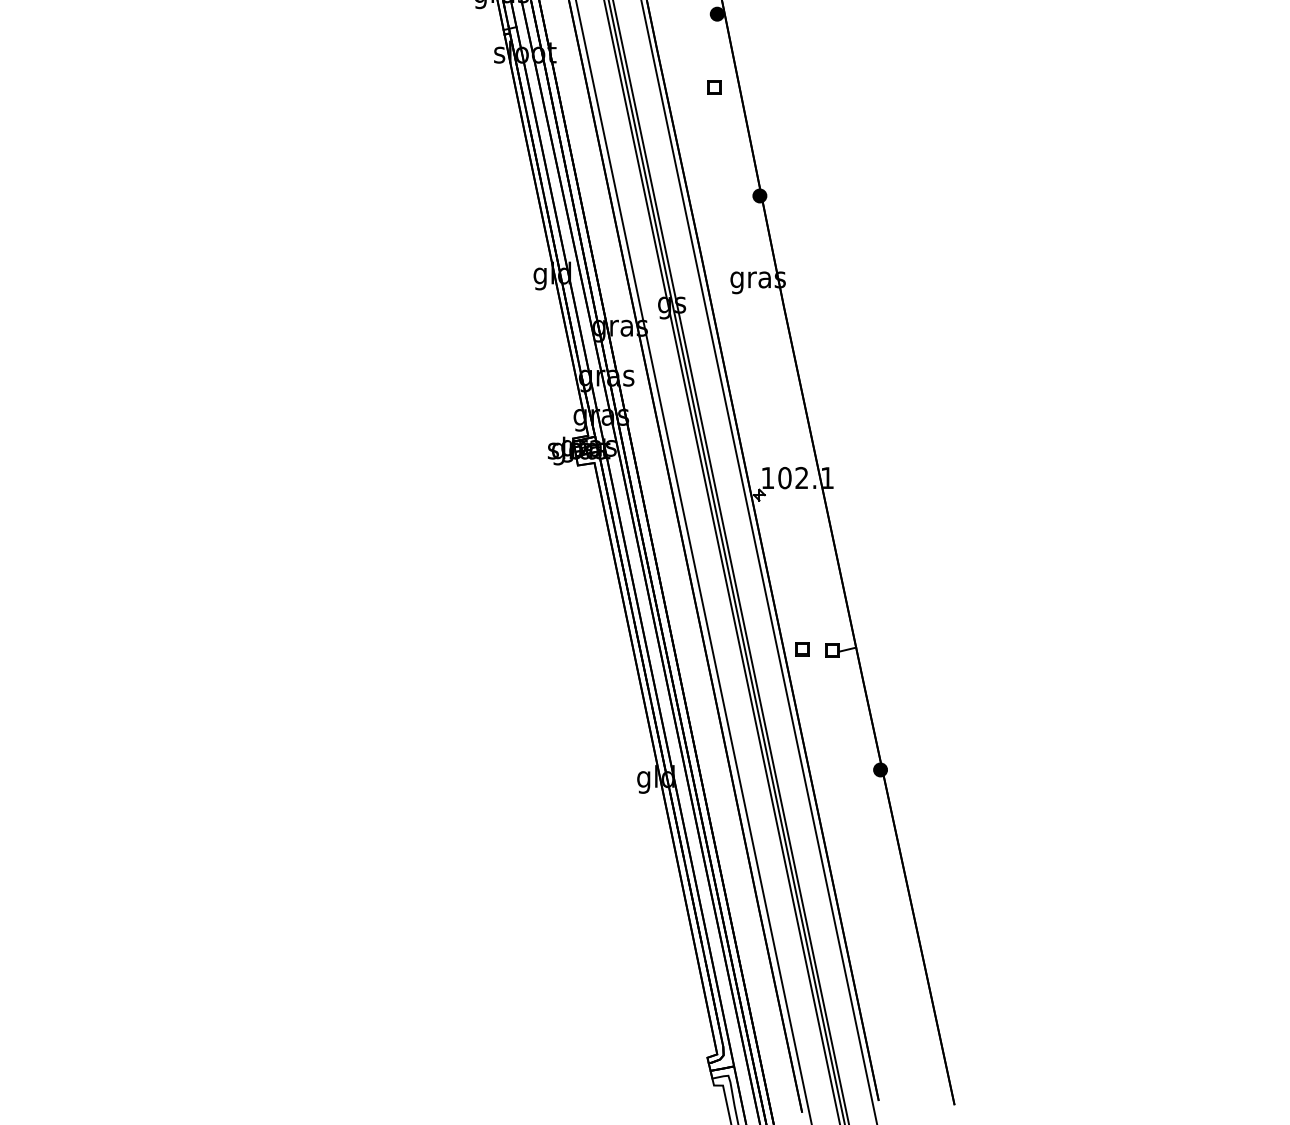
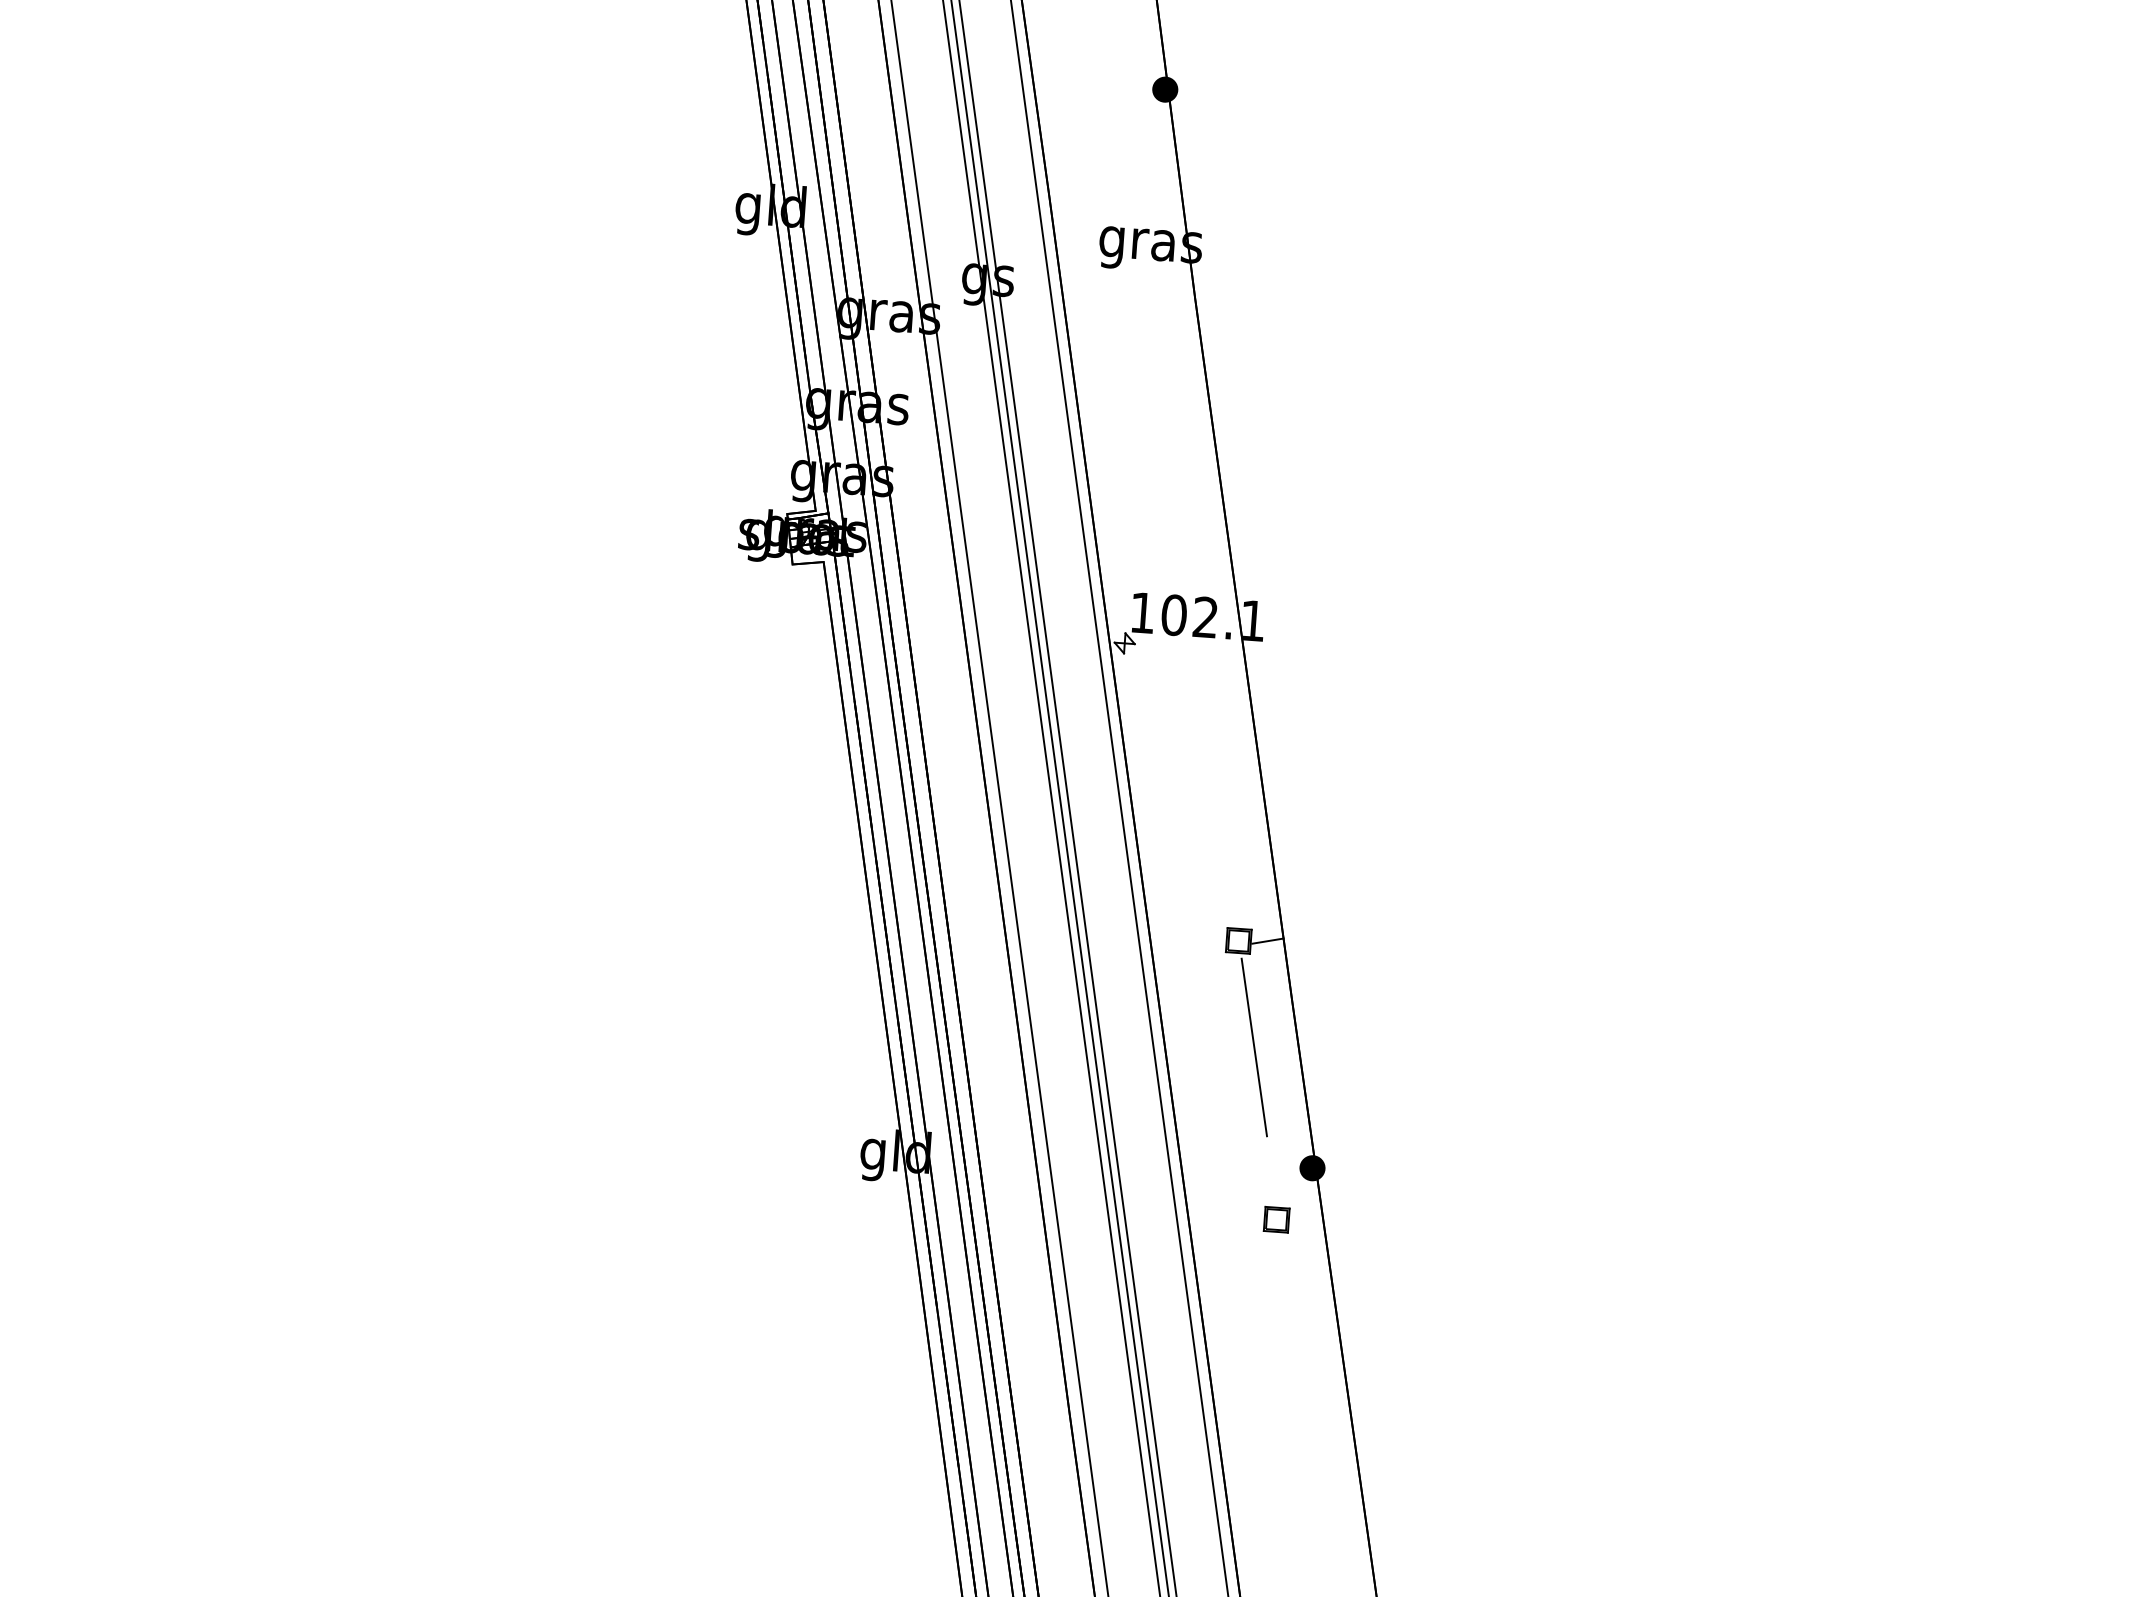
part: (802, 649) -> (1276, 1220), moved
line: (844, 707) -> (1254, 1047), added

